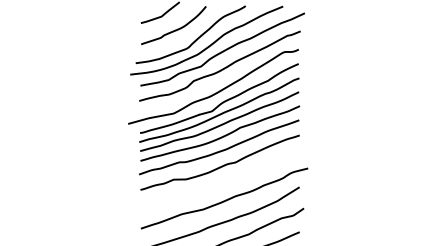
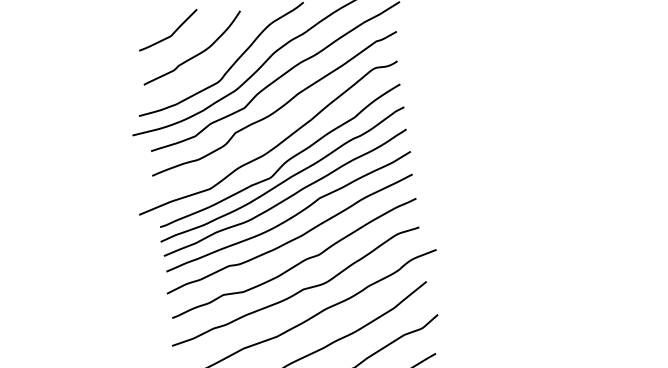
curve: (220, 182) -> (298, 290), added

